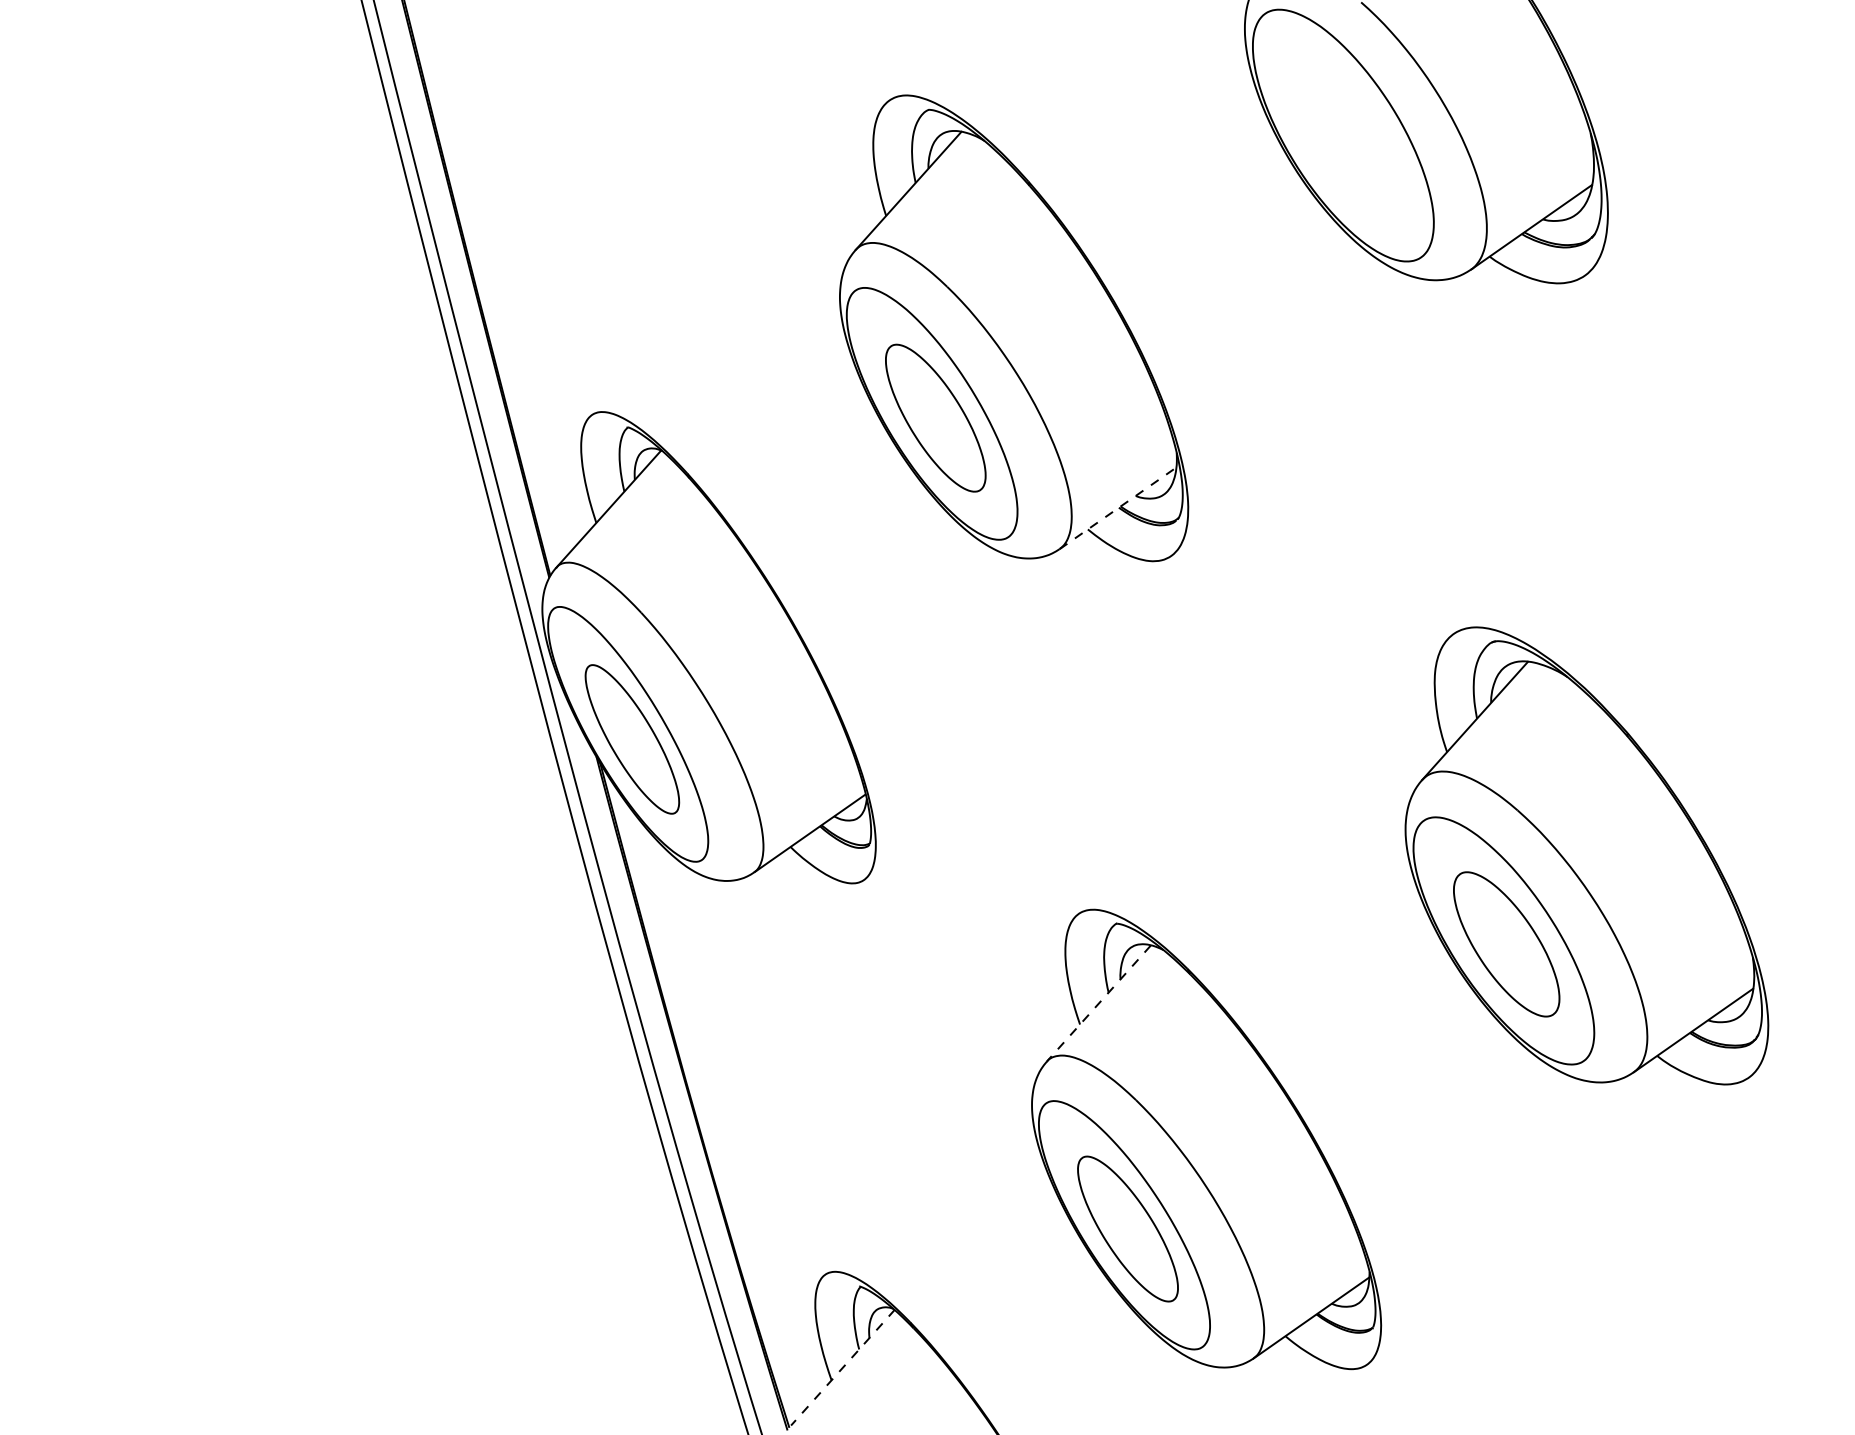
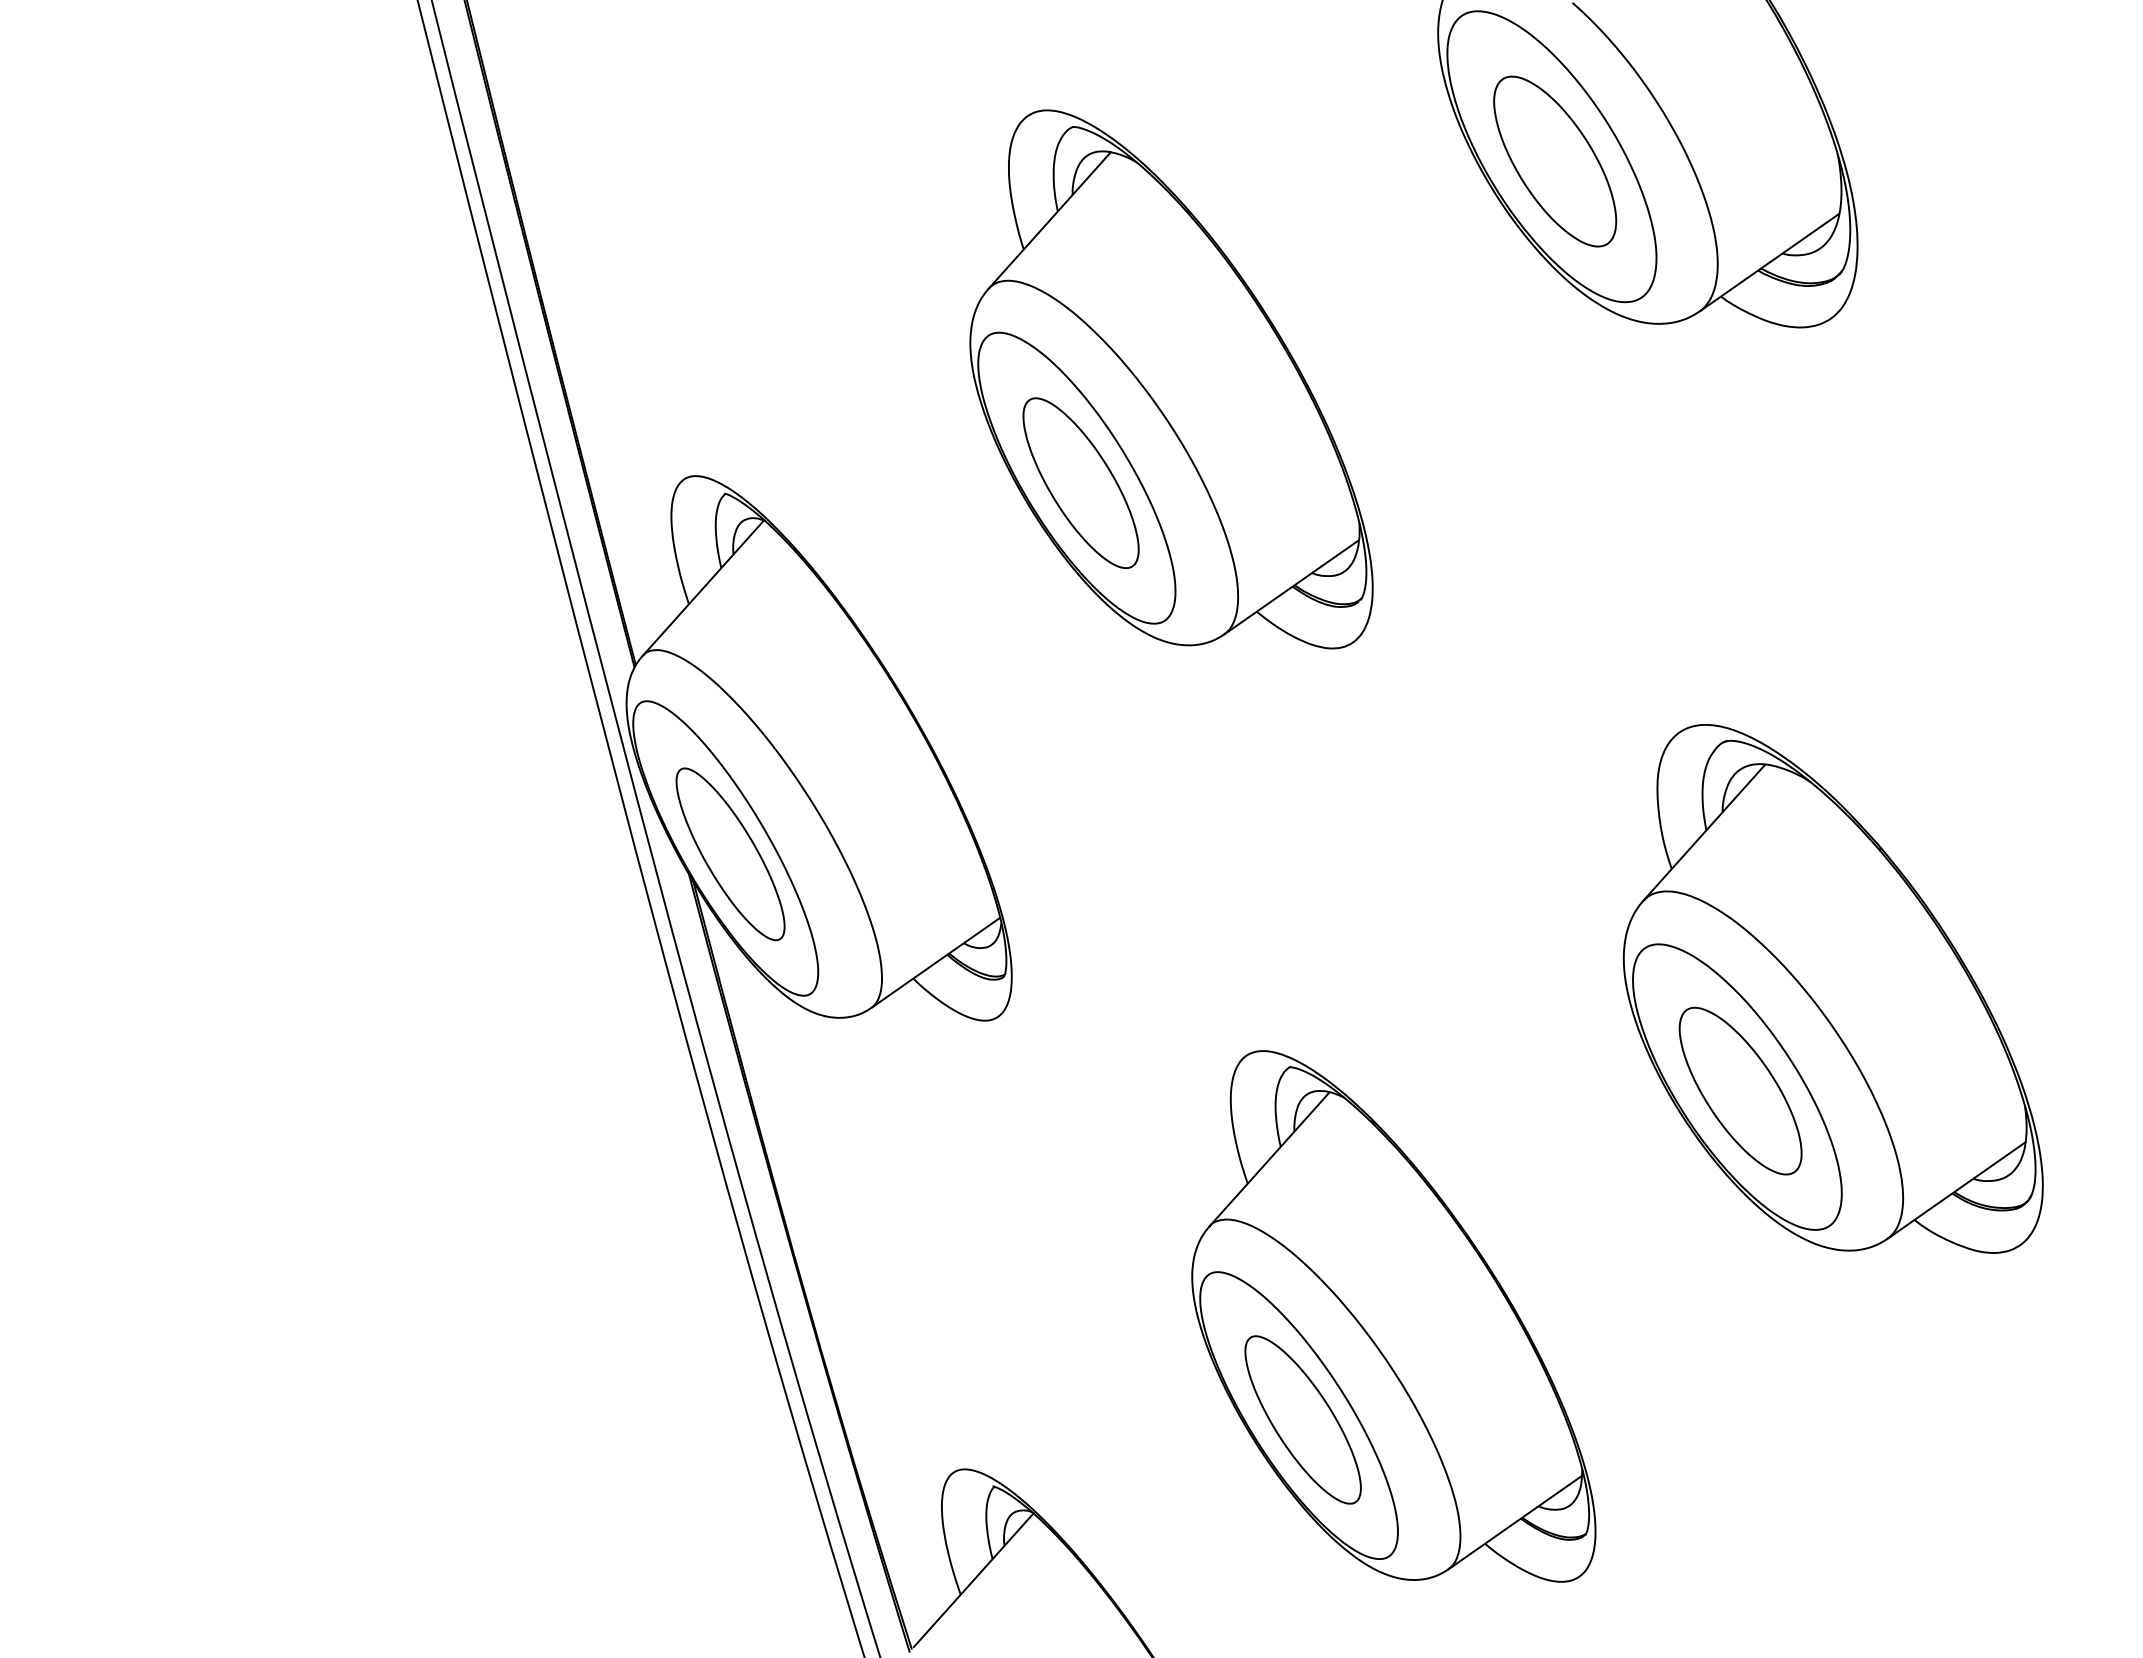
part: (1346, 139) -> (1555, 161), added
line: (1117, 508) -> (1291, 587), dashed -> solid
line: (1098, 1004) -> (1268, 1160), dashed -> solid
line: (842, 1367) -> (973, 1580), dashed -> solid

